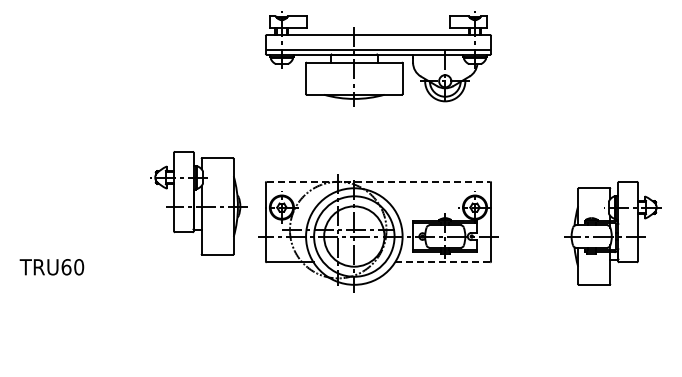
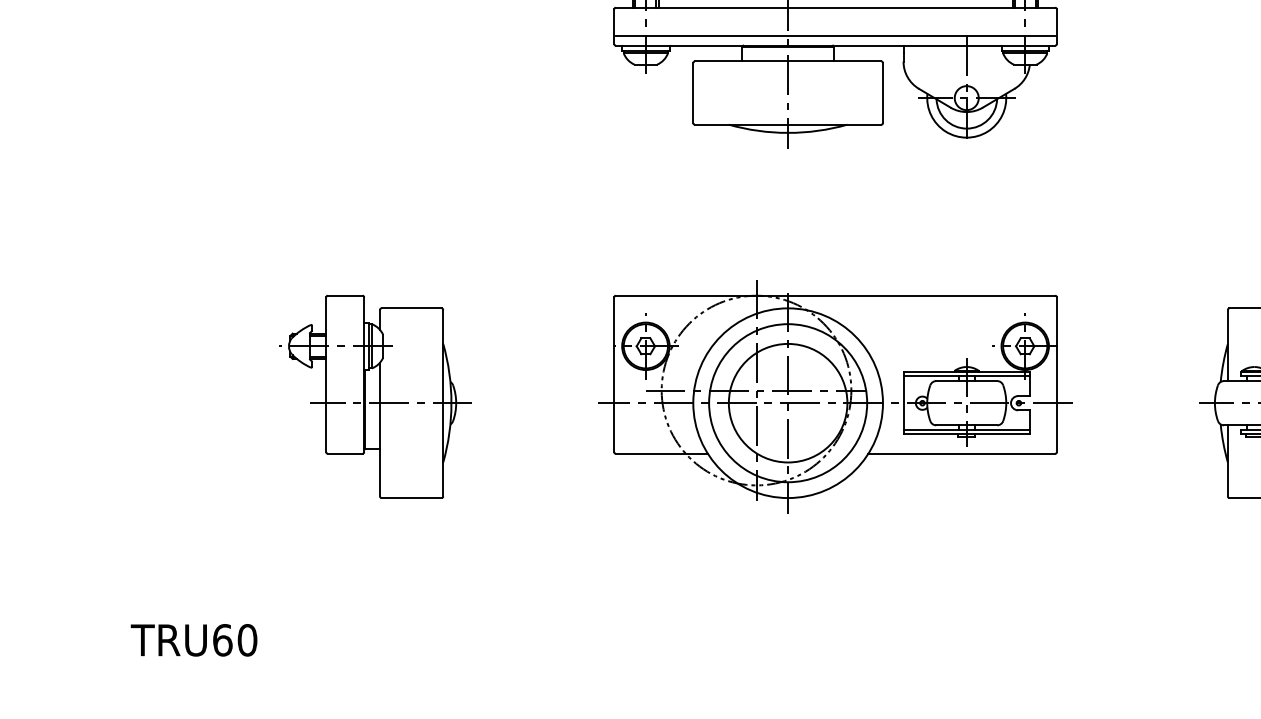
line: (378, 181) -> (835, 295), dashed -> solid
part: (198, 203) -> (373, 397), moved
line: (442, 262) -> (961, 454), dashed -> solid
text: (51, 267) -> (193, 640), moved

